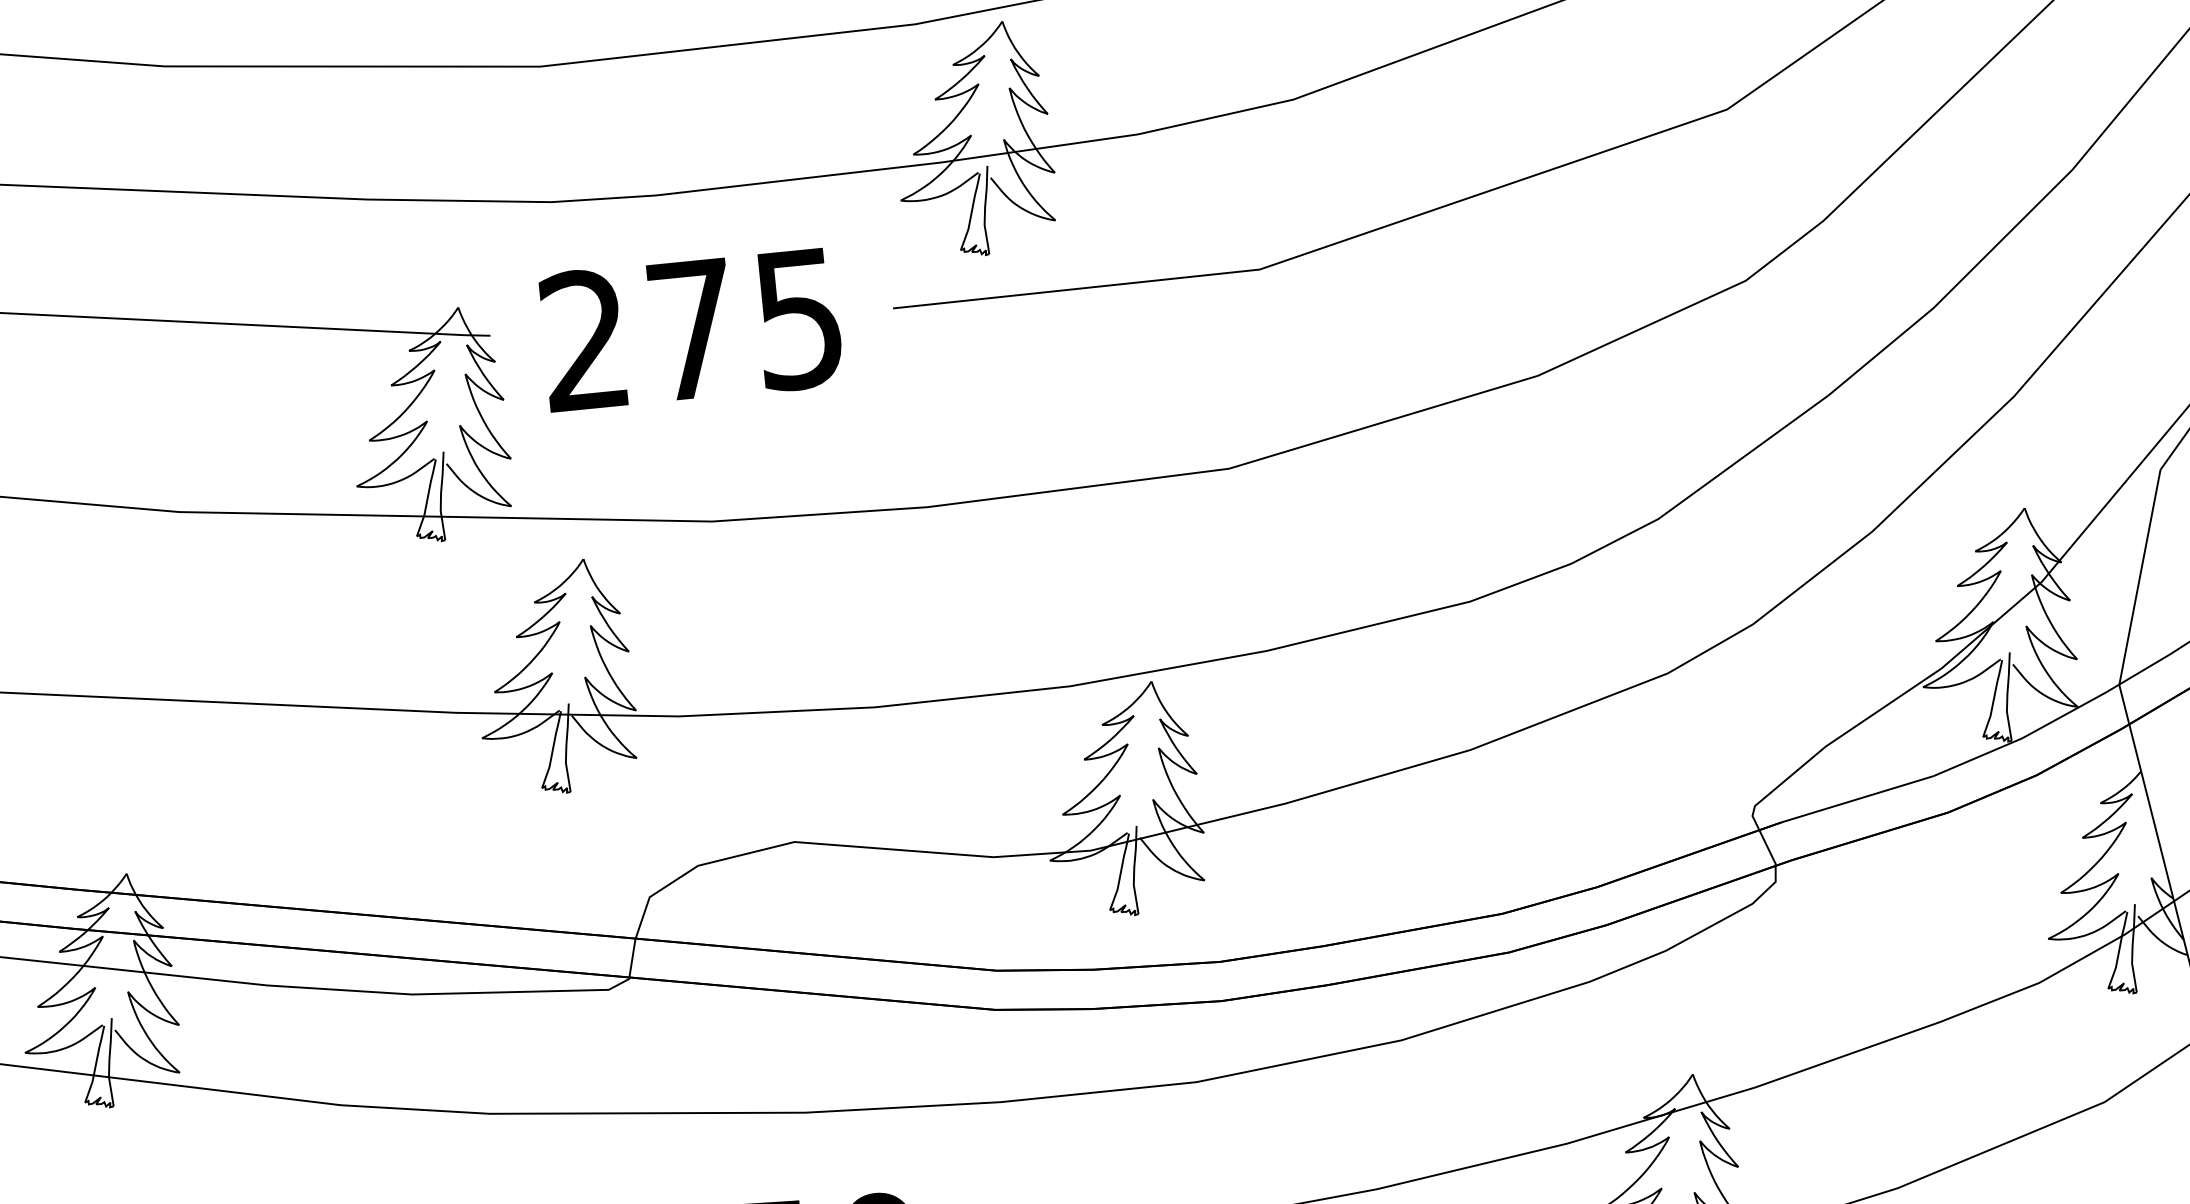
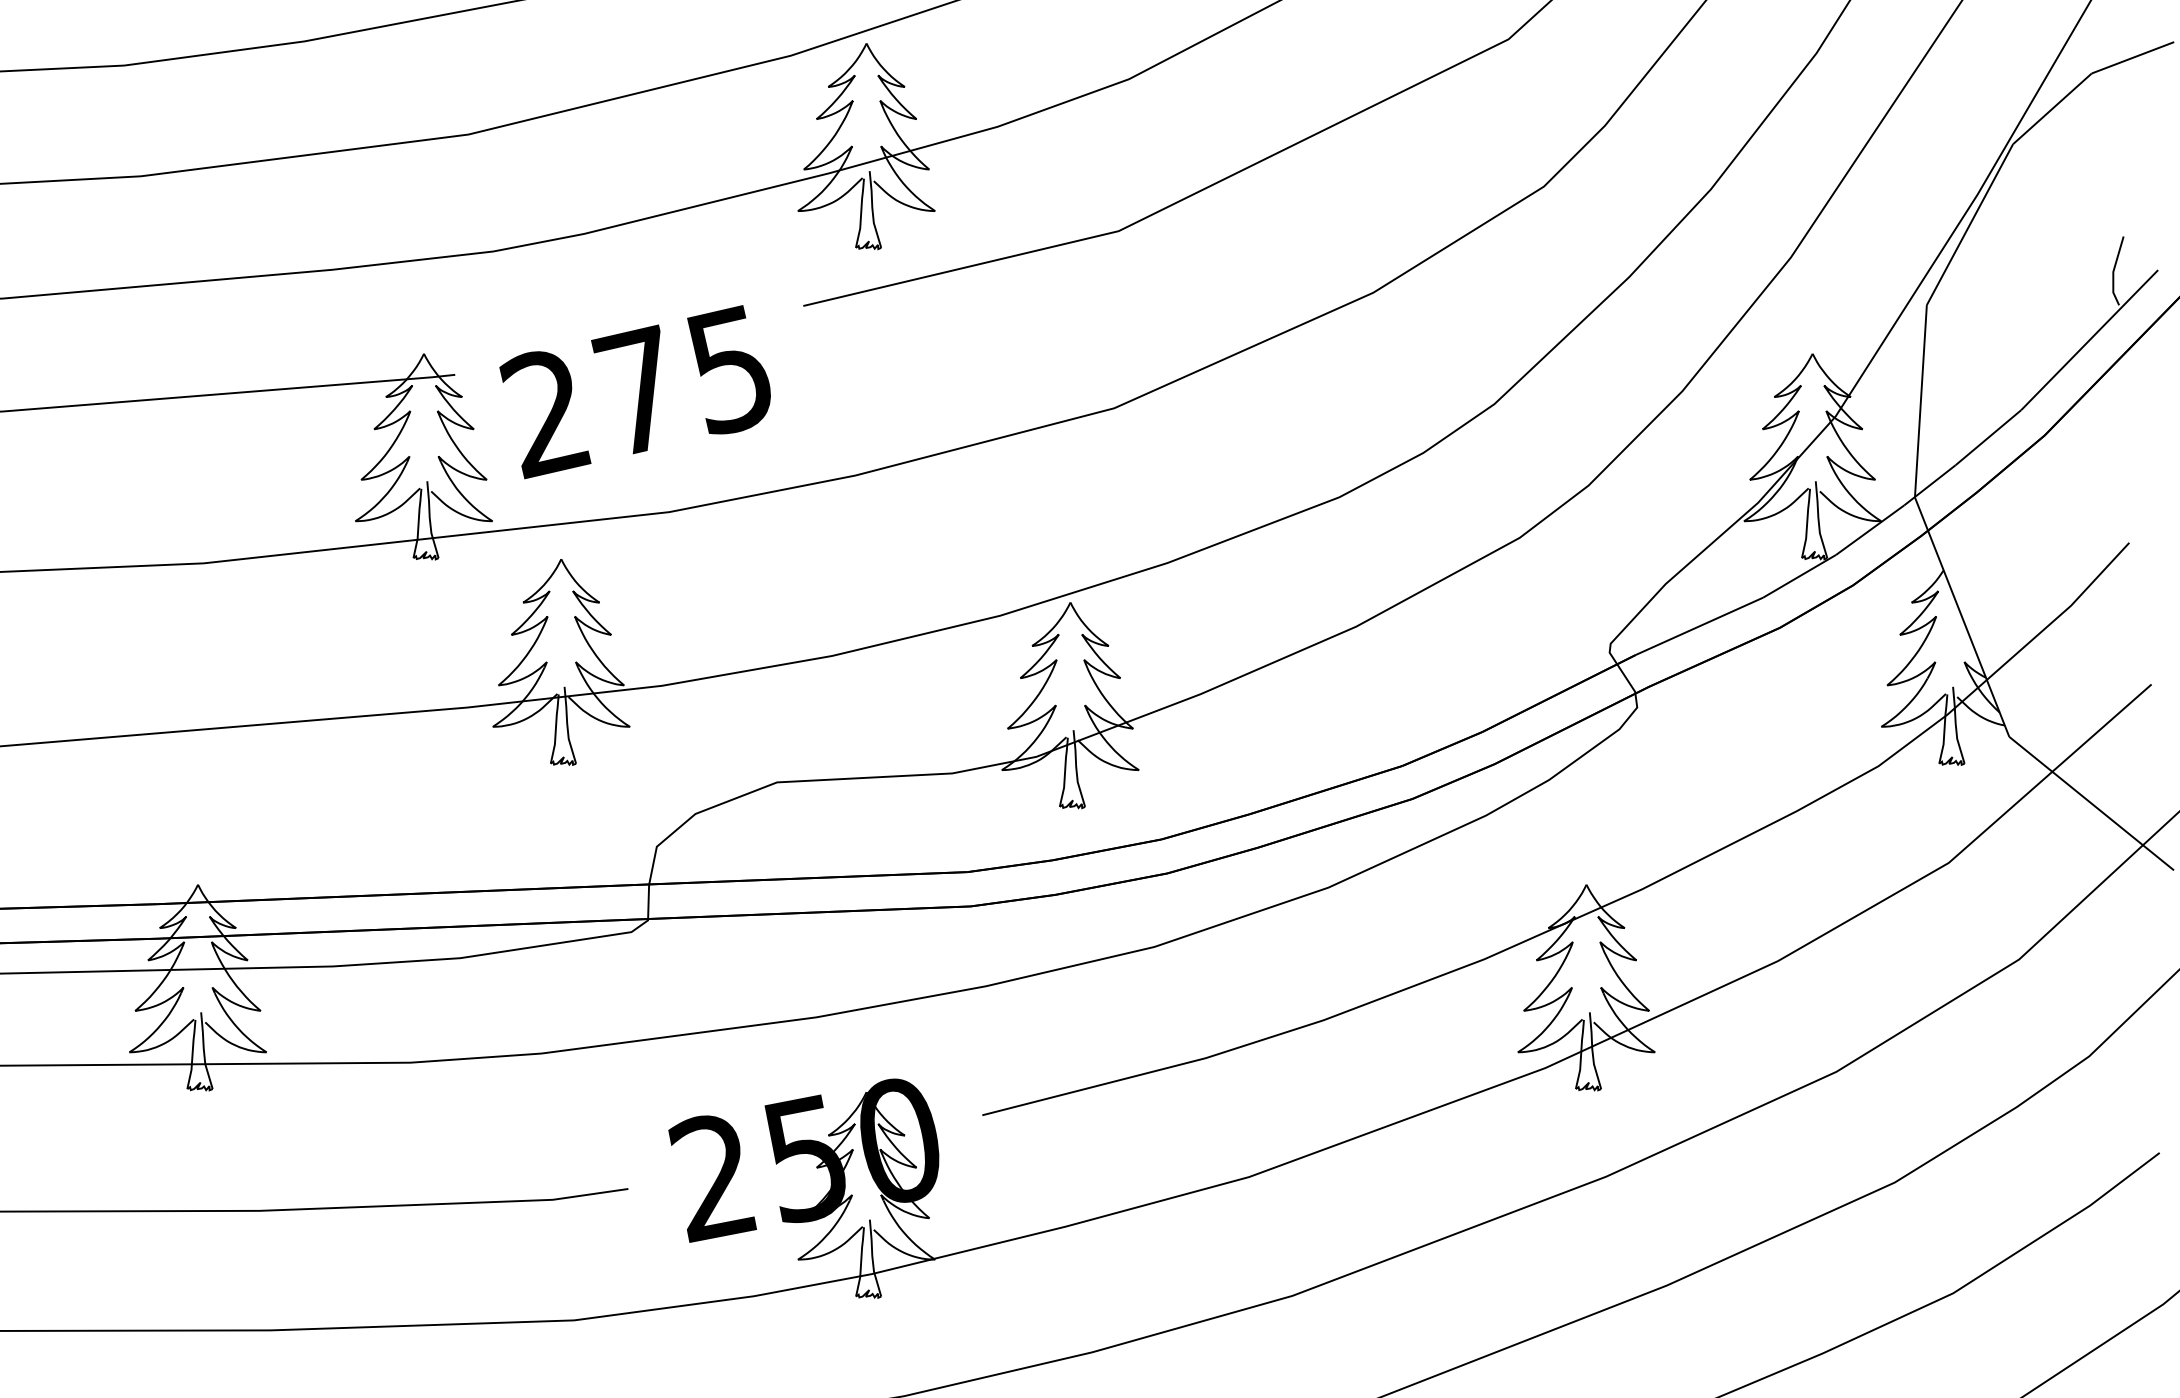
text: (687, 330) -> (634, 392), moved

